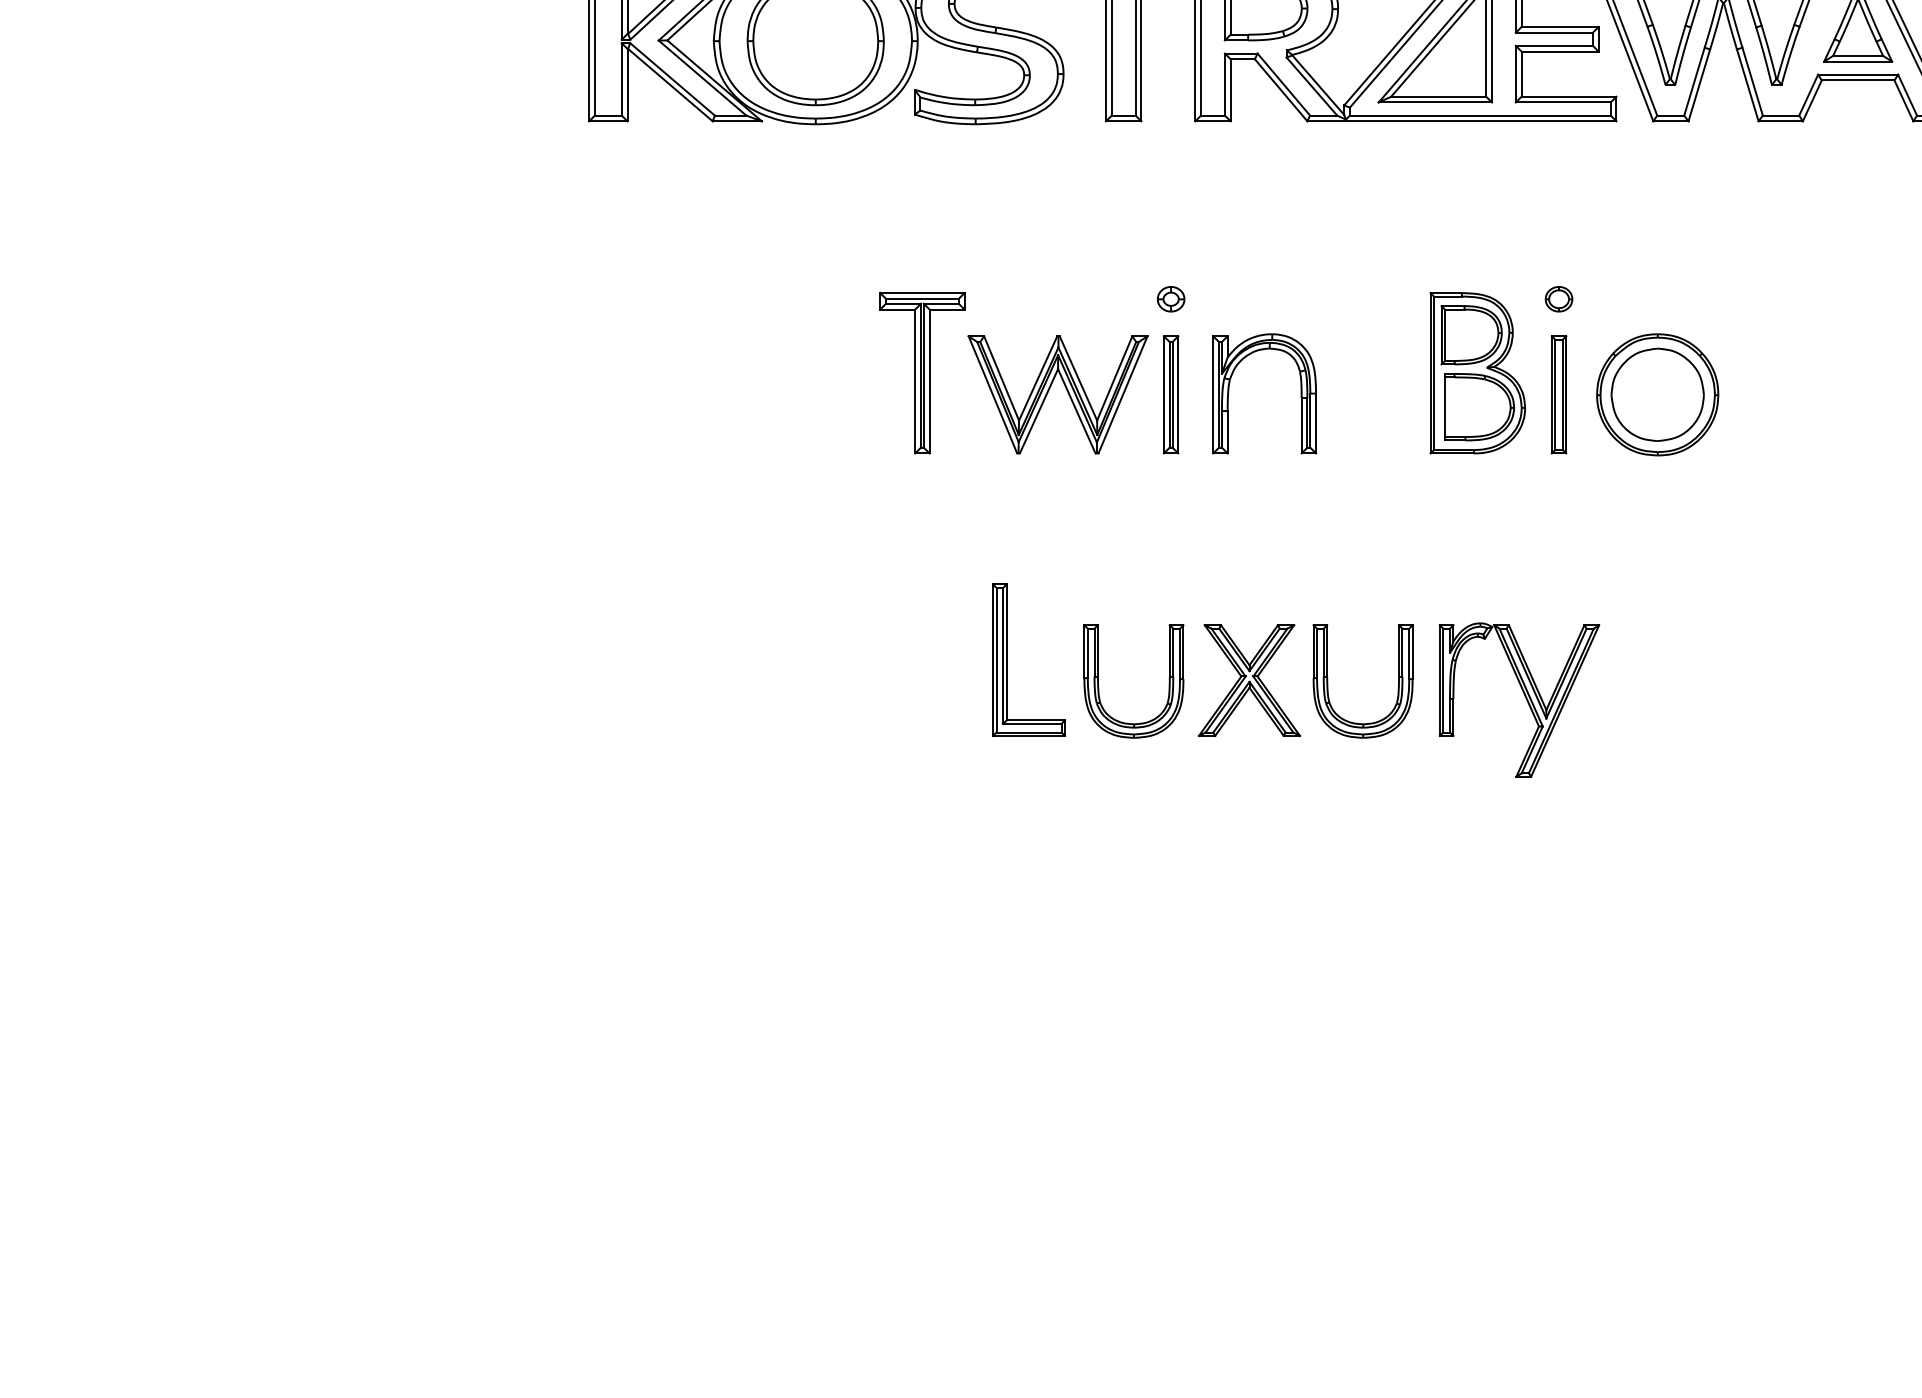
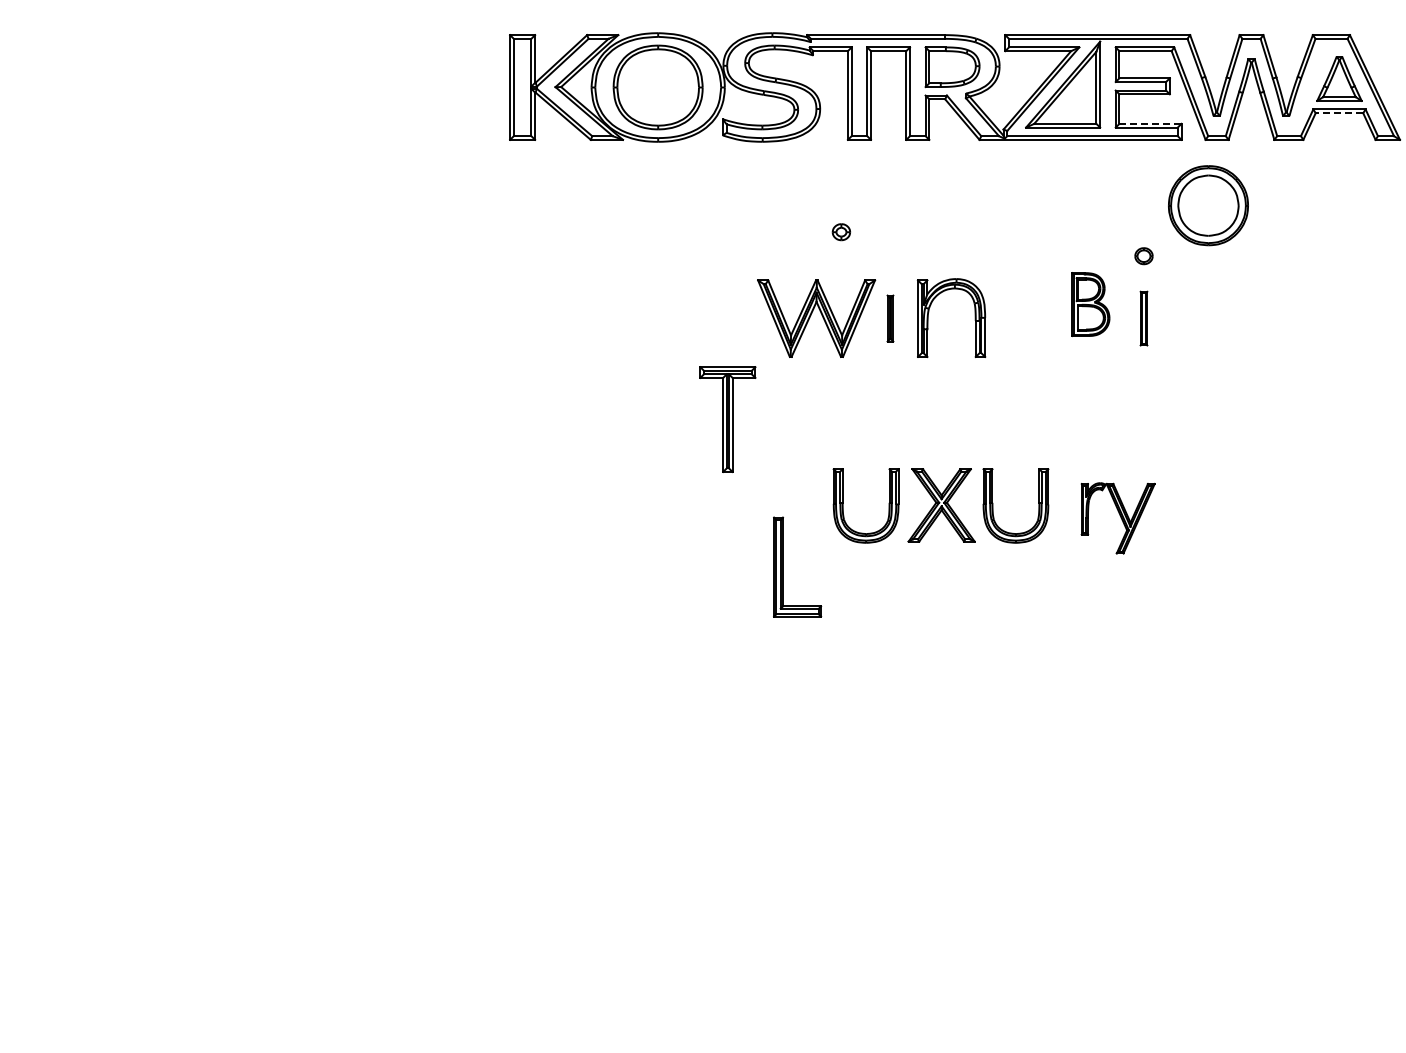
line: (1858, 80) -> (1339, 113), solid -> dashed
line: (1569, 96) -> (1150, 123), solid -> dashed
part: (1169, 299) -> (840, 232), moved
part: (921, 373) -> (727, 419), moved
part: (1477, 373) -> (1090, 304), size x0.6
part: (1171, 394) -> (890, 318), size x0.6
part: (1558, 394) -> (1143, 318), size x0.7
part: (1657, 394) -> (1208, 205), moved
part: (1007, 659) -> (783, 566), moved
part: (1520, 700) -> (1118, 518), size x0.7

